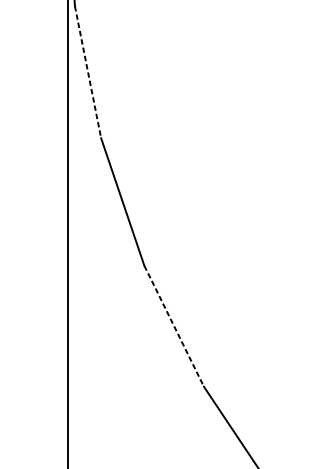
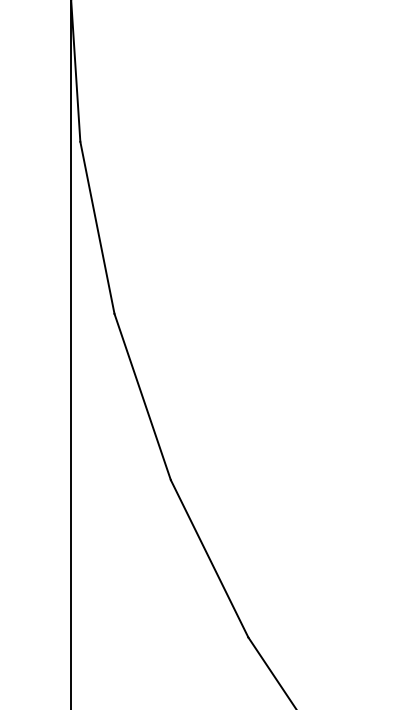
line: (88, 71) -> (97, 227), dashed -> solid
line: (174, 326) -> (209, 558), dashed -> solid

